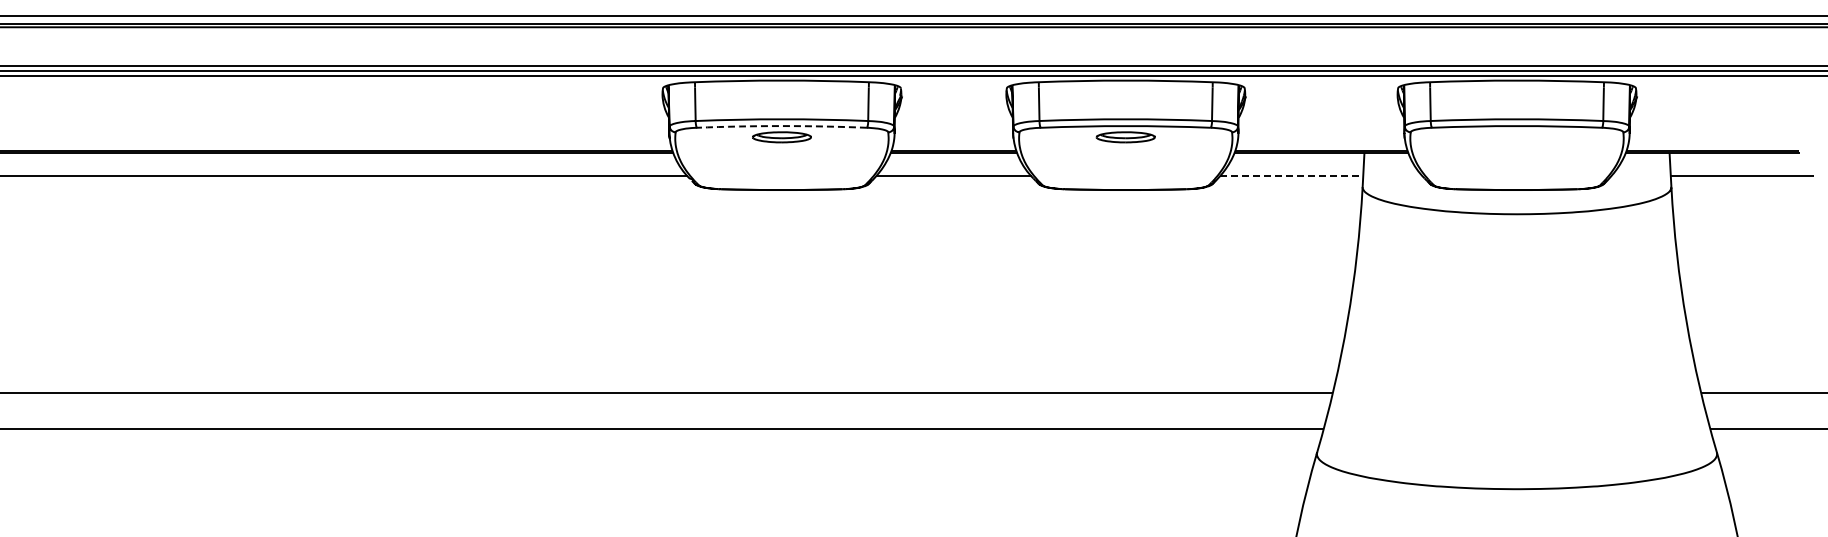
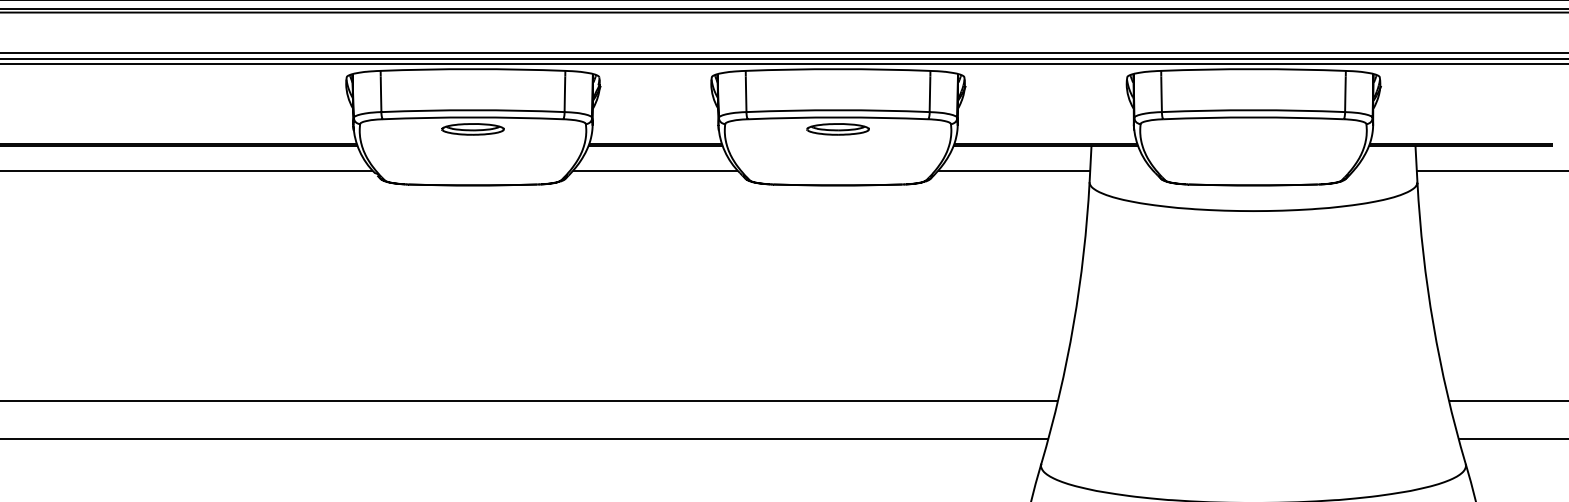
arc: (781, 126) -> (472, 117), dashed -> solid
line: (1291, 176) -> (1014, 170), dashed -> solid

